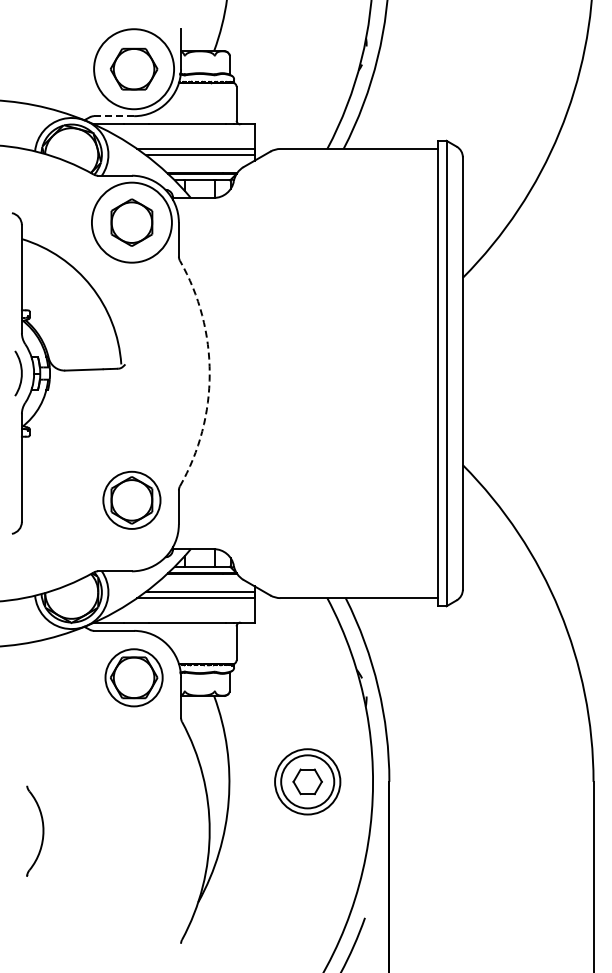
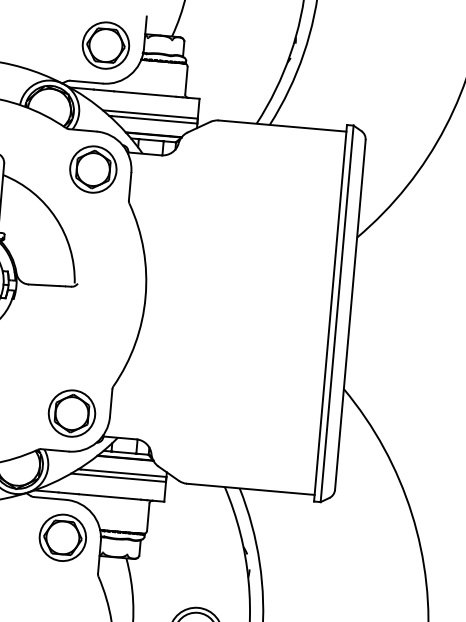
circle: (133, 68) -> (105, 44), size x0.71
line: (113, 116) -> (85, 82), dashed -> solid
circle: (131, 222) -> (93, 169), size x0.71
arc: (209, 373) -> (145, 297), dashed -> solid
part: (131, 499) -> (71, 412), moved

